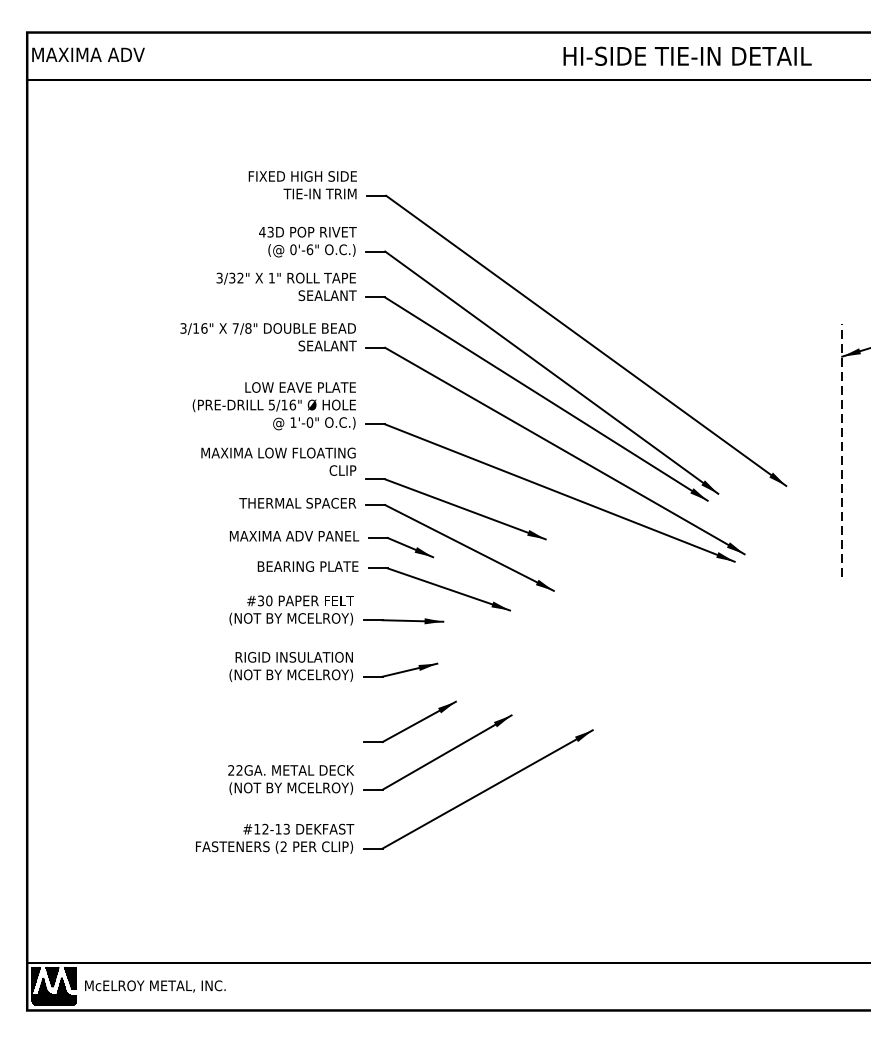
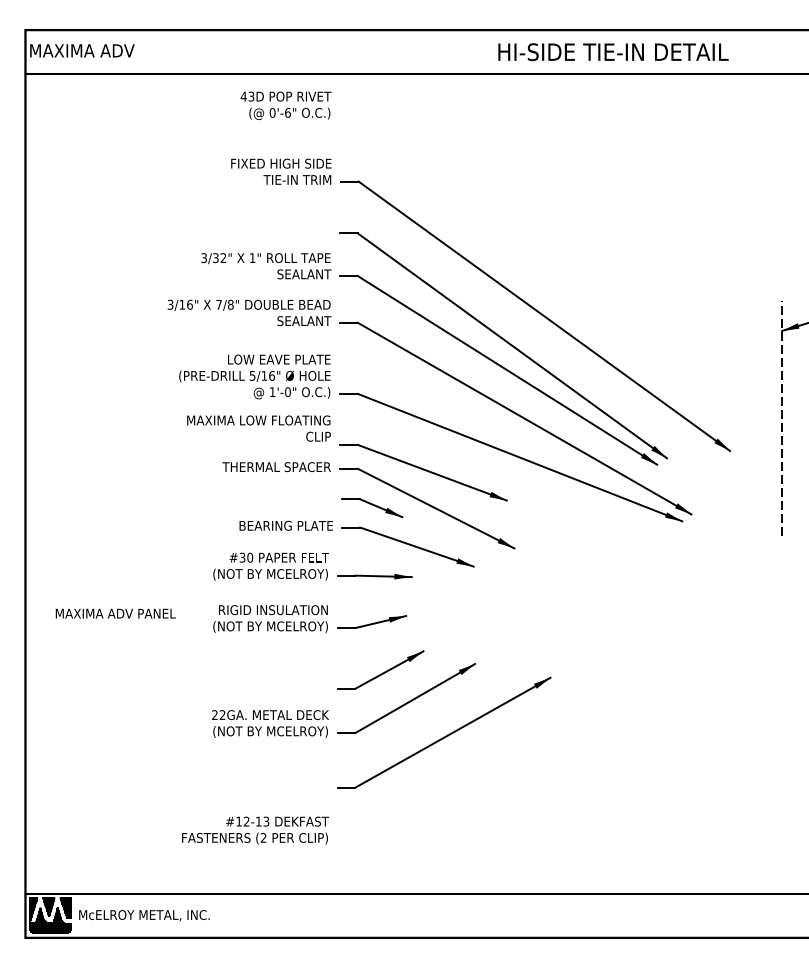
text: (687, 55) -> (613, 51), moved
text: (307, 241) -> (285, 105), moved
text: (294, 536) -> (115, 613), moved
text: (275, 838) -> (255, 830), moved

